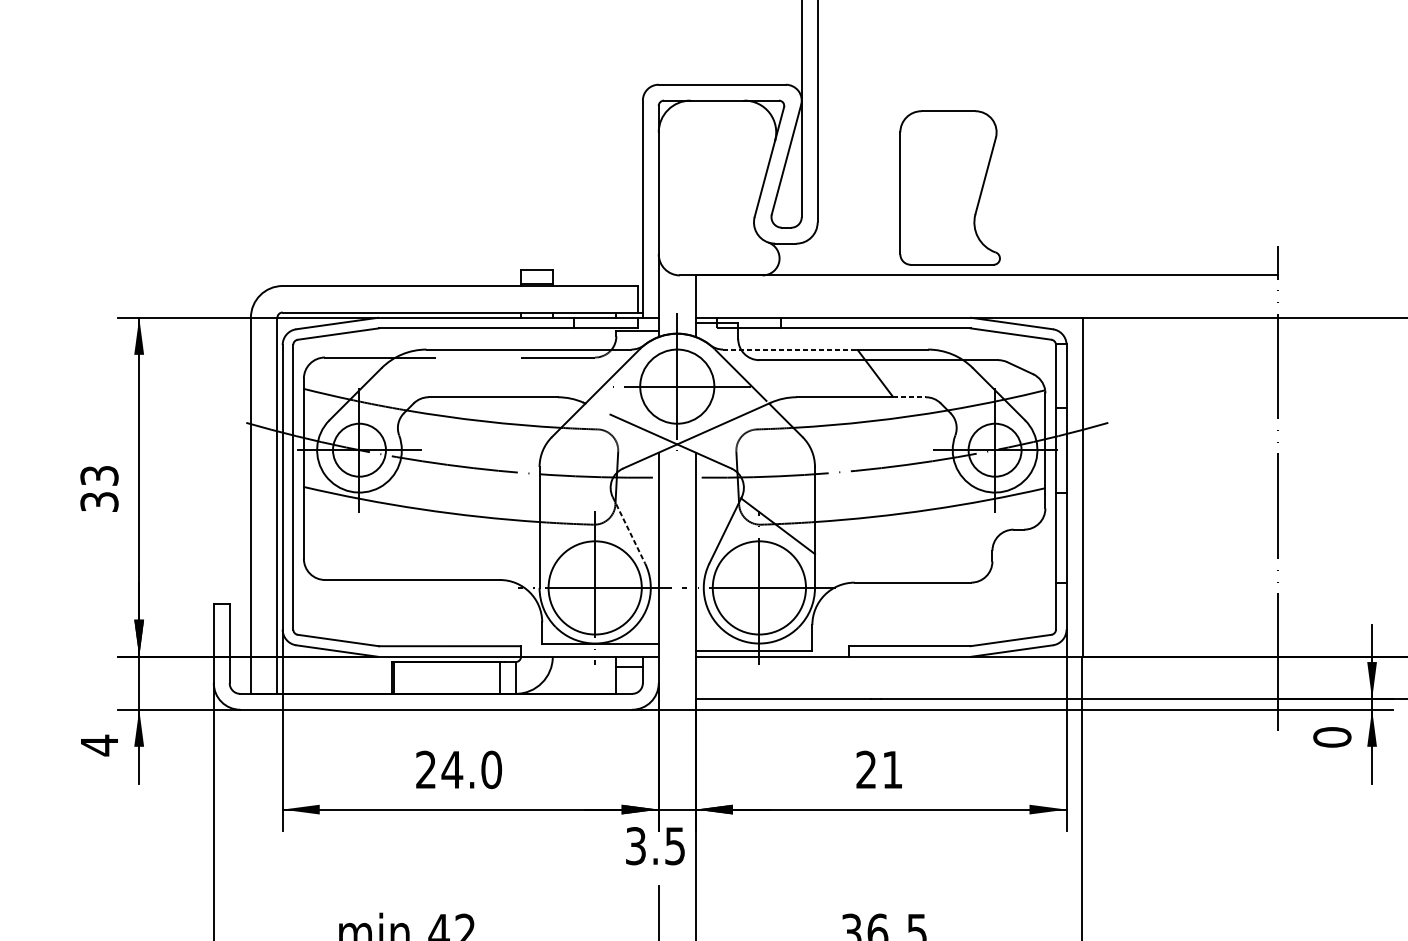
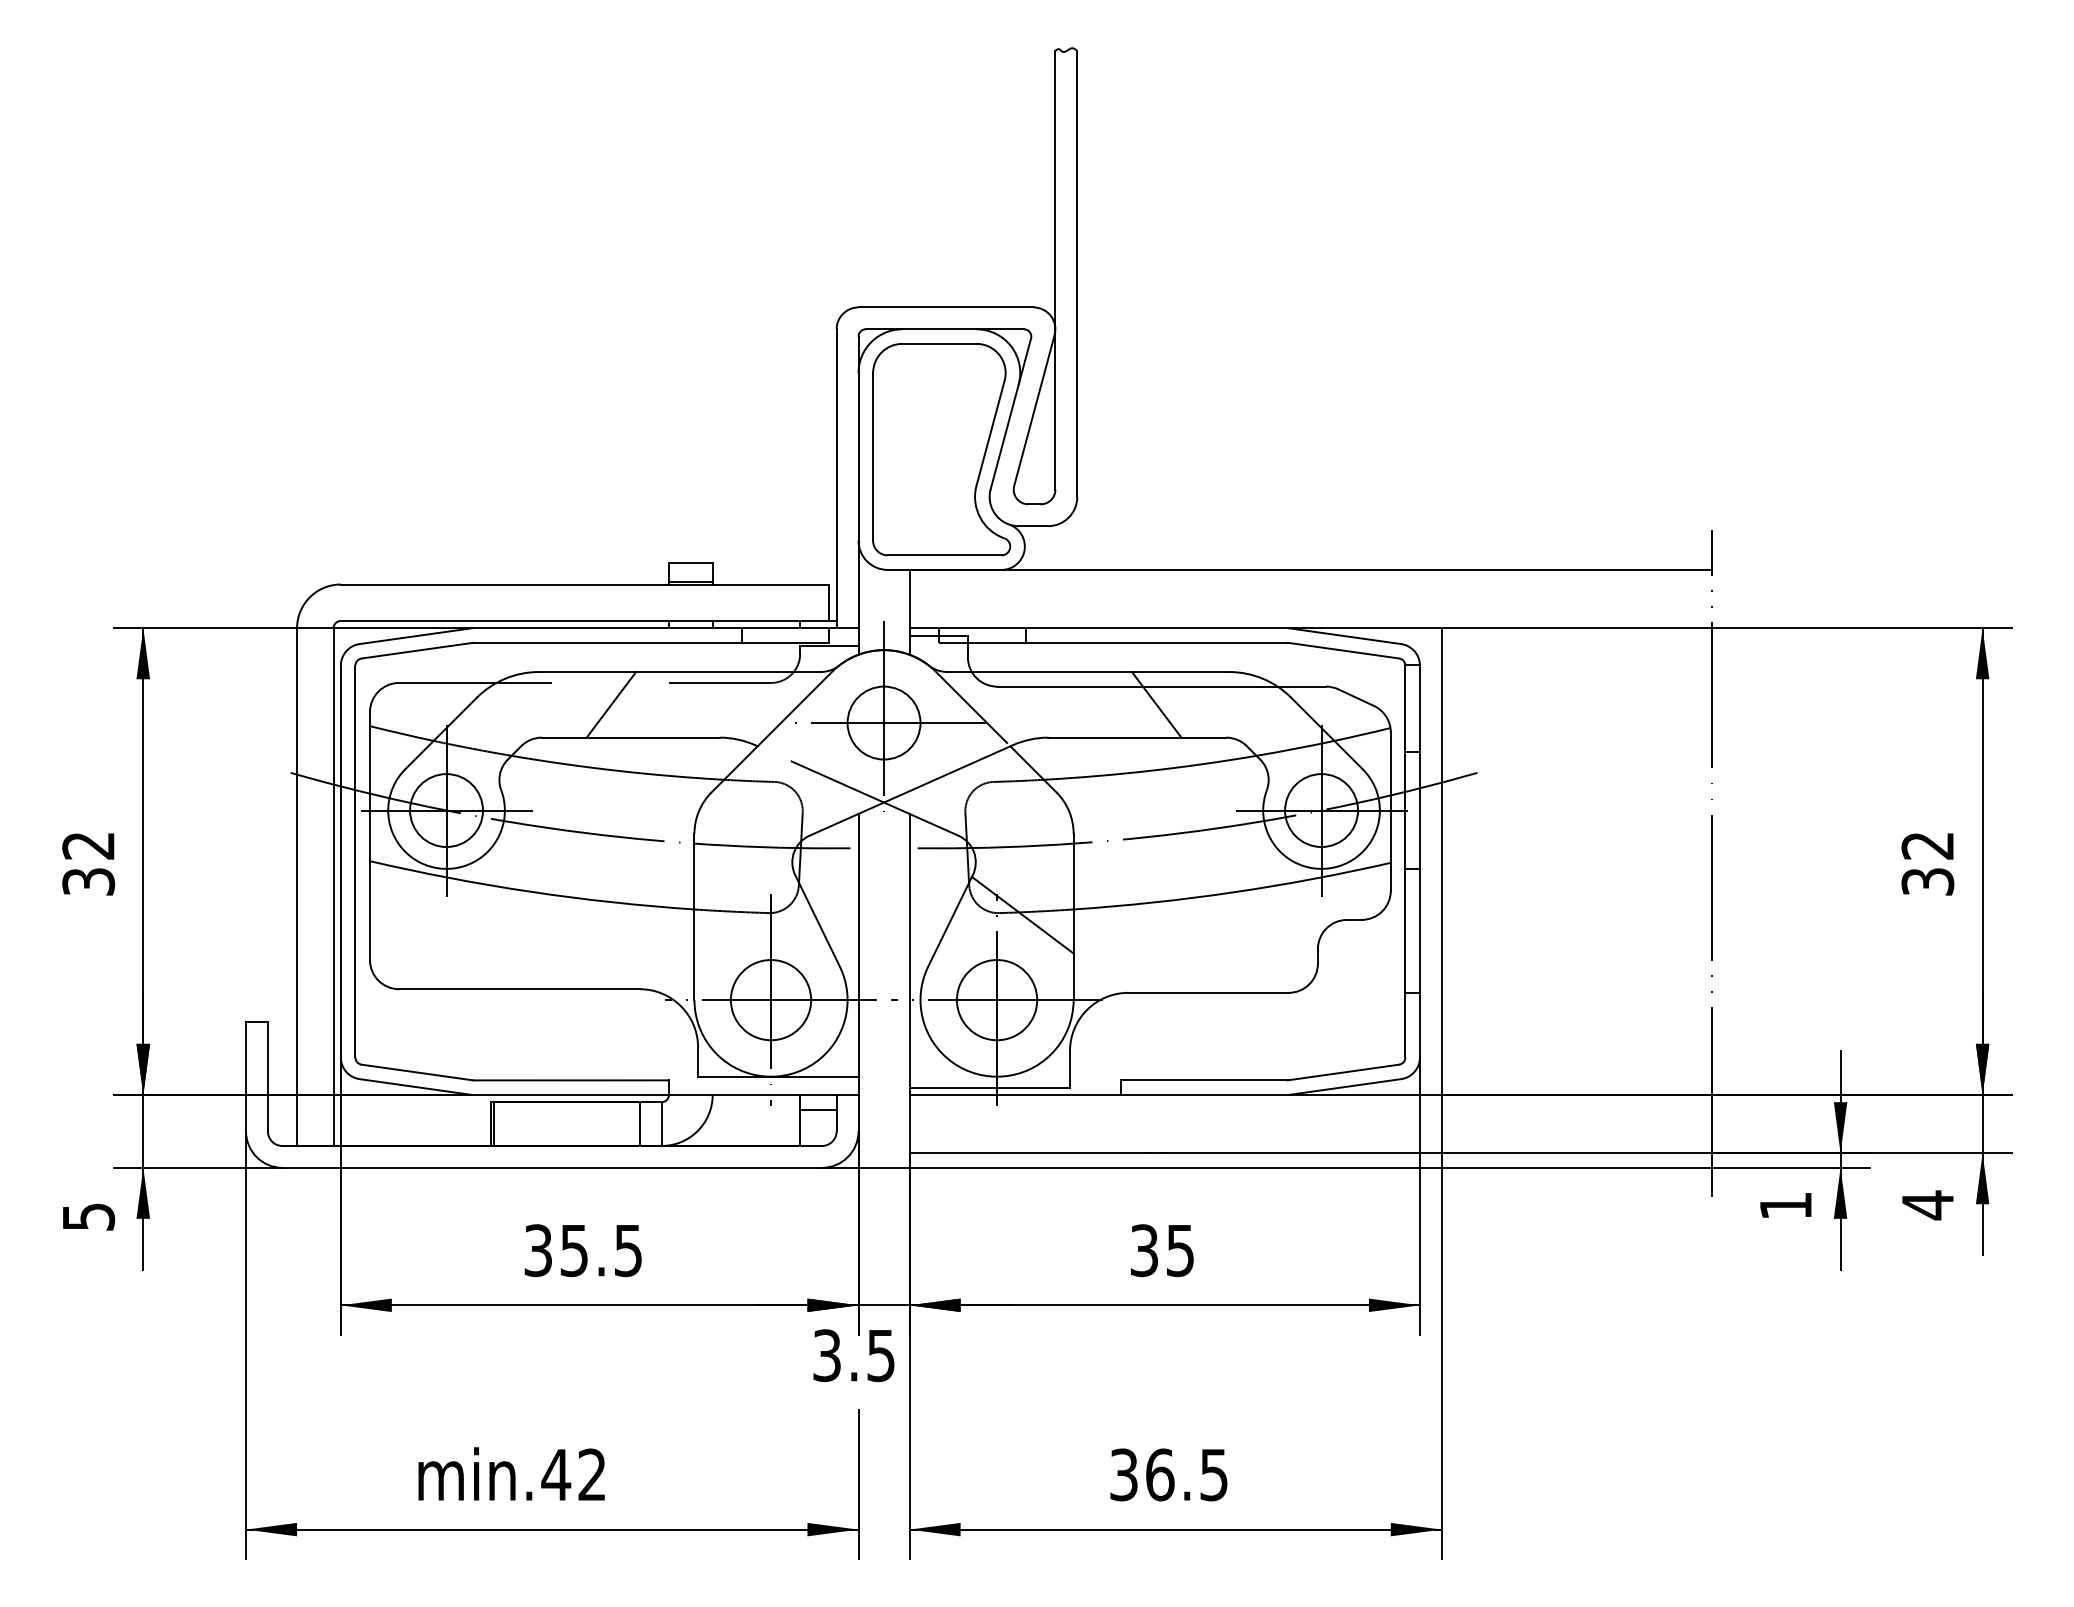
part: (950, 187) -> (941, 449), moved
line: (790, 349) -> (1040, 672), dashed -> solid
line: (479, 373) -> (611, 704), added
circle: (676, 386) -> (883, 722), size x0.71
line: (910, 397) -> (1204, 737), dashed -> solid
text: (99, 475) -> (88, 845), 33 -> 32
line: (628, 530) -> (817, 920), dashed -> solid
circle: (594, 588) -> (770, 1000), size x0.62
circle: (758, 588) -> (996, 1000), size x0.62
text: (1332, 737) -> (1785, 1205), 0 -> 1
text: (100, 745) -> (89, 1217), 4 -> 5
text: (458, 769) -> (583, 1250), 24.0 -> 35.5
text: (878, 769) -> (1161, 1250), 21 -> 35

